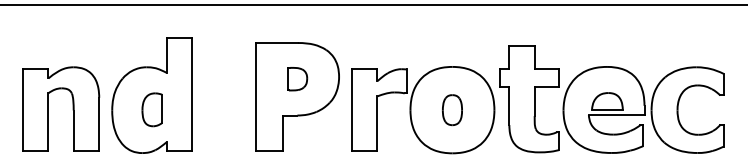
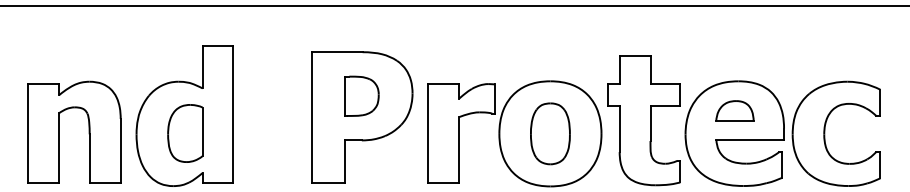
part: (297, 78) -> (361, 95), size x1.43
part: (607, 100) -> (734, 110), moved
part: (152, 109) -> (185, 133), size x1.43
part: (452, 109) -> (550, 133), size x1.67

